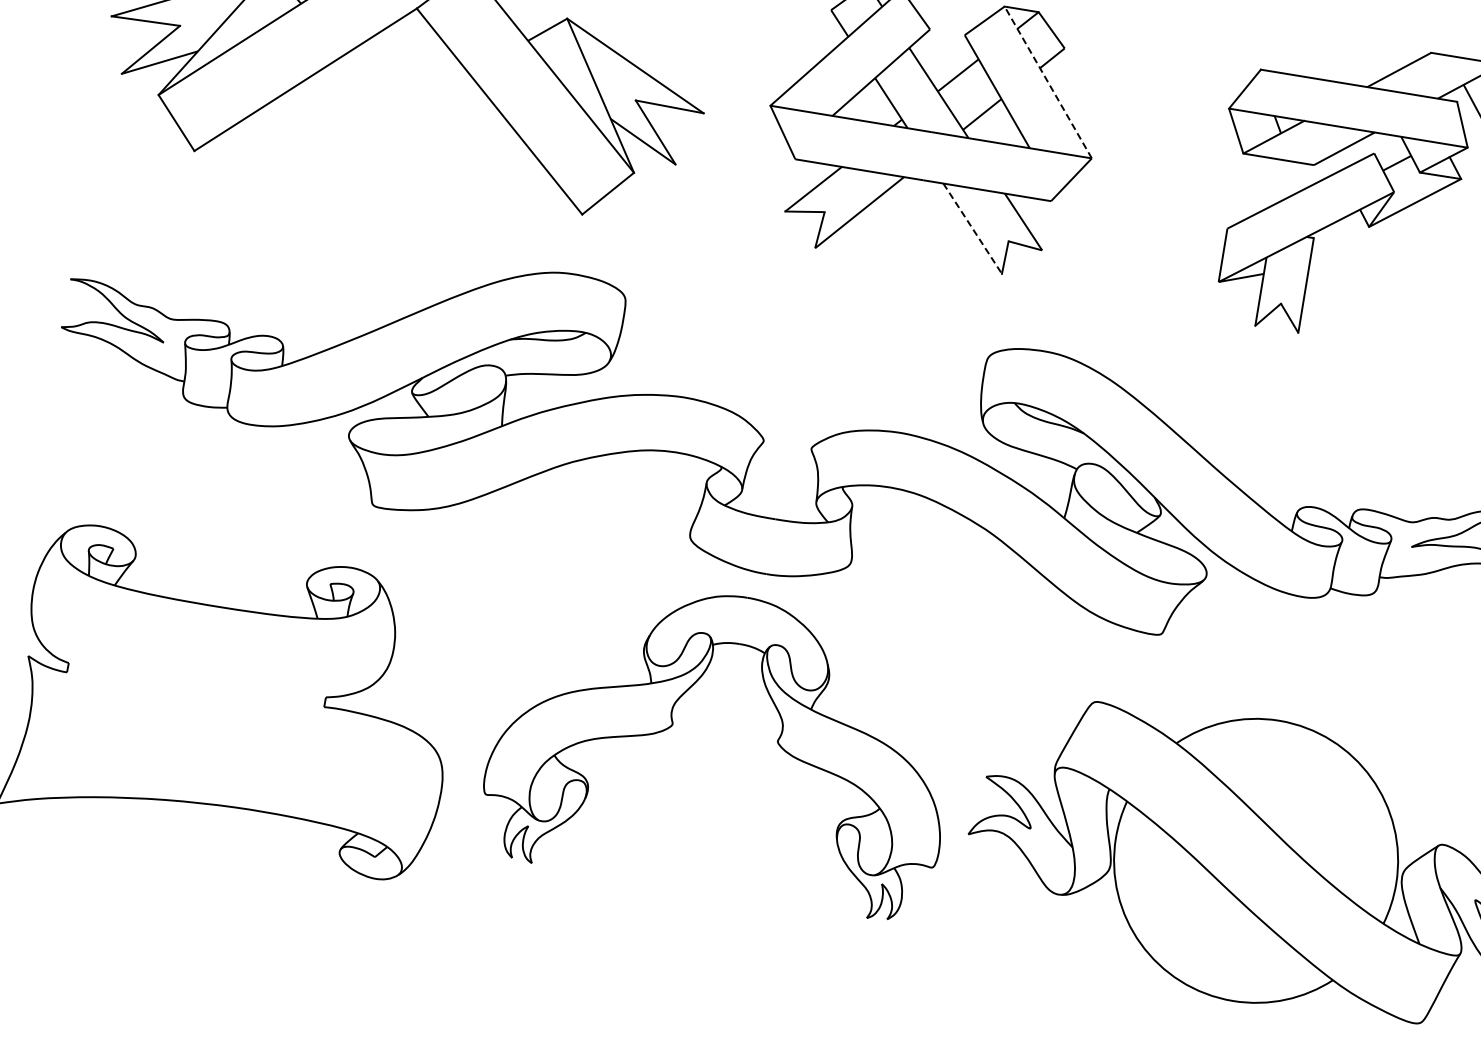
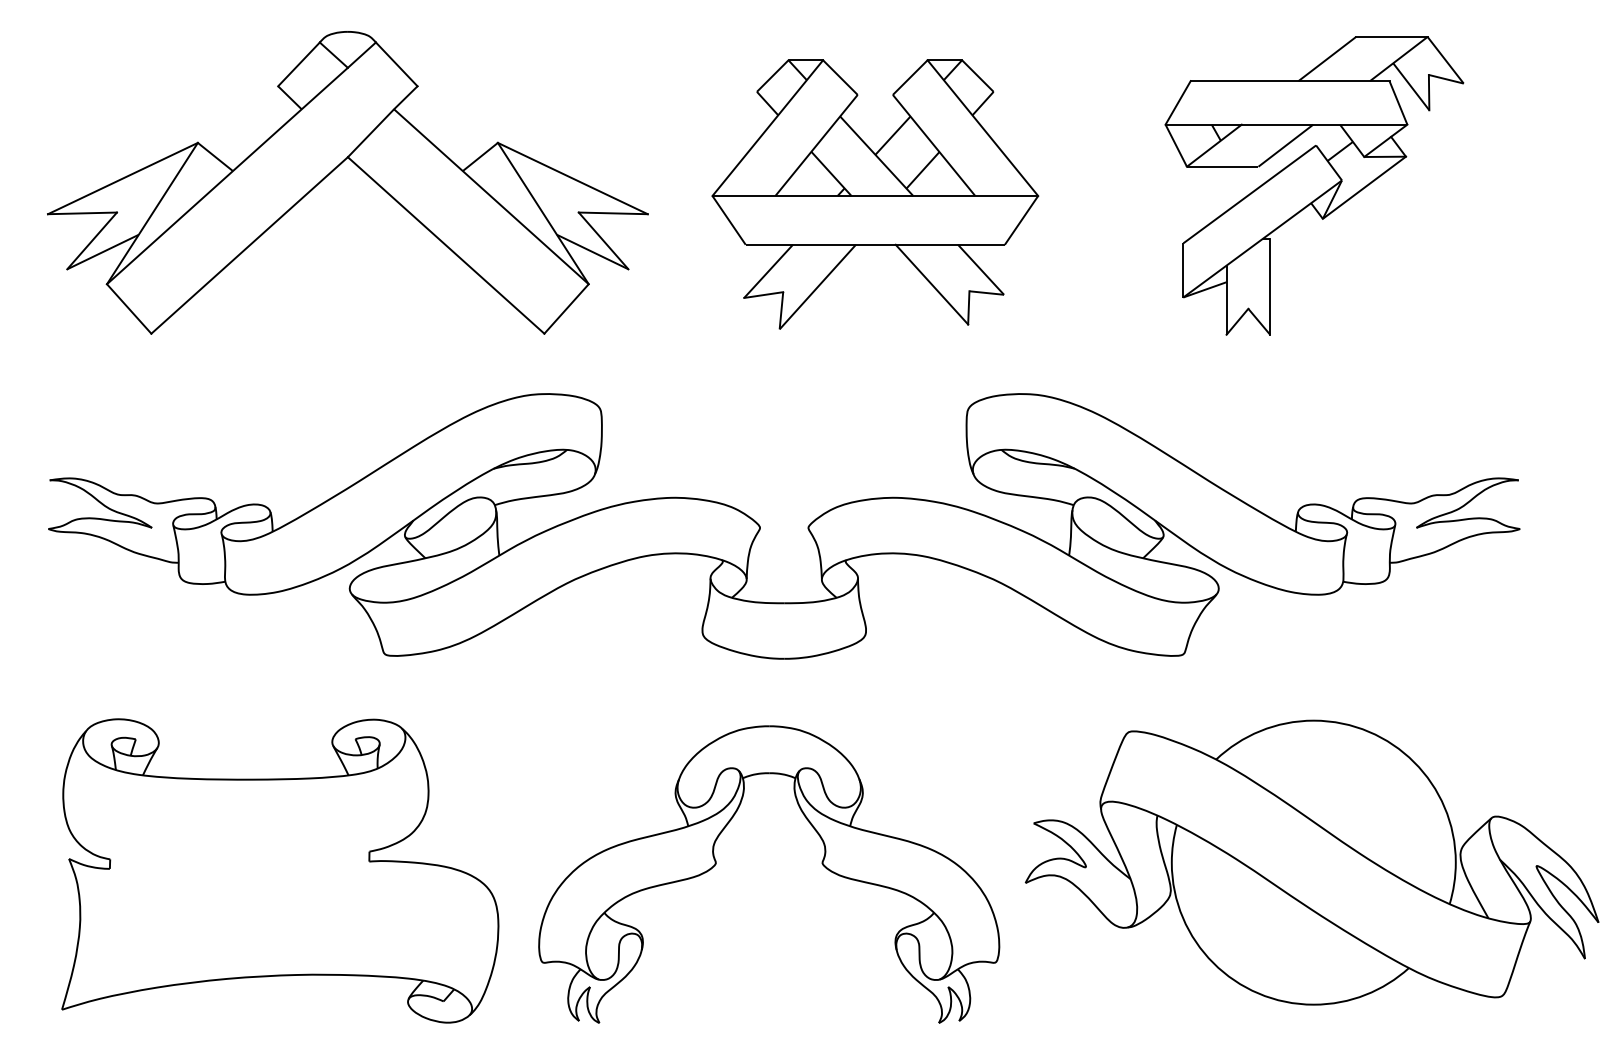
line: (1047, 82) -> (982, 128), dashed -> solid
line: (972, 228) -> (931, 284), dashed -> solid
part: (776, 741) -> (821, 863), moved

